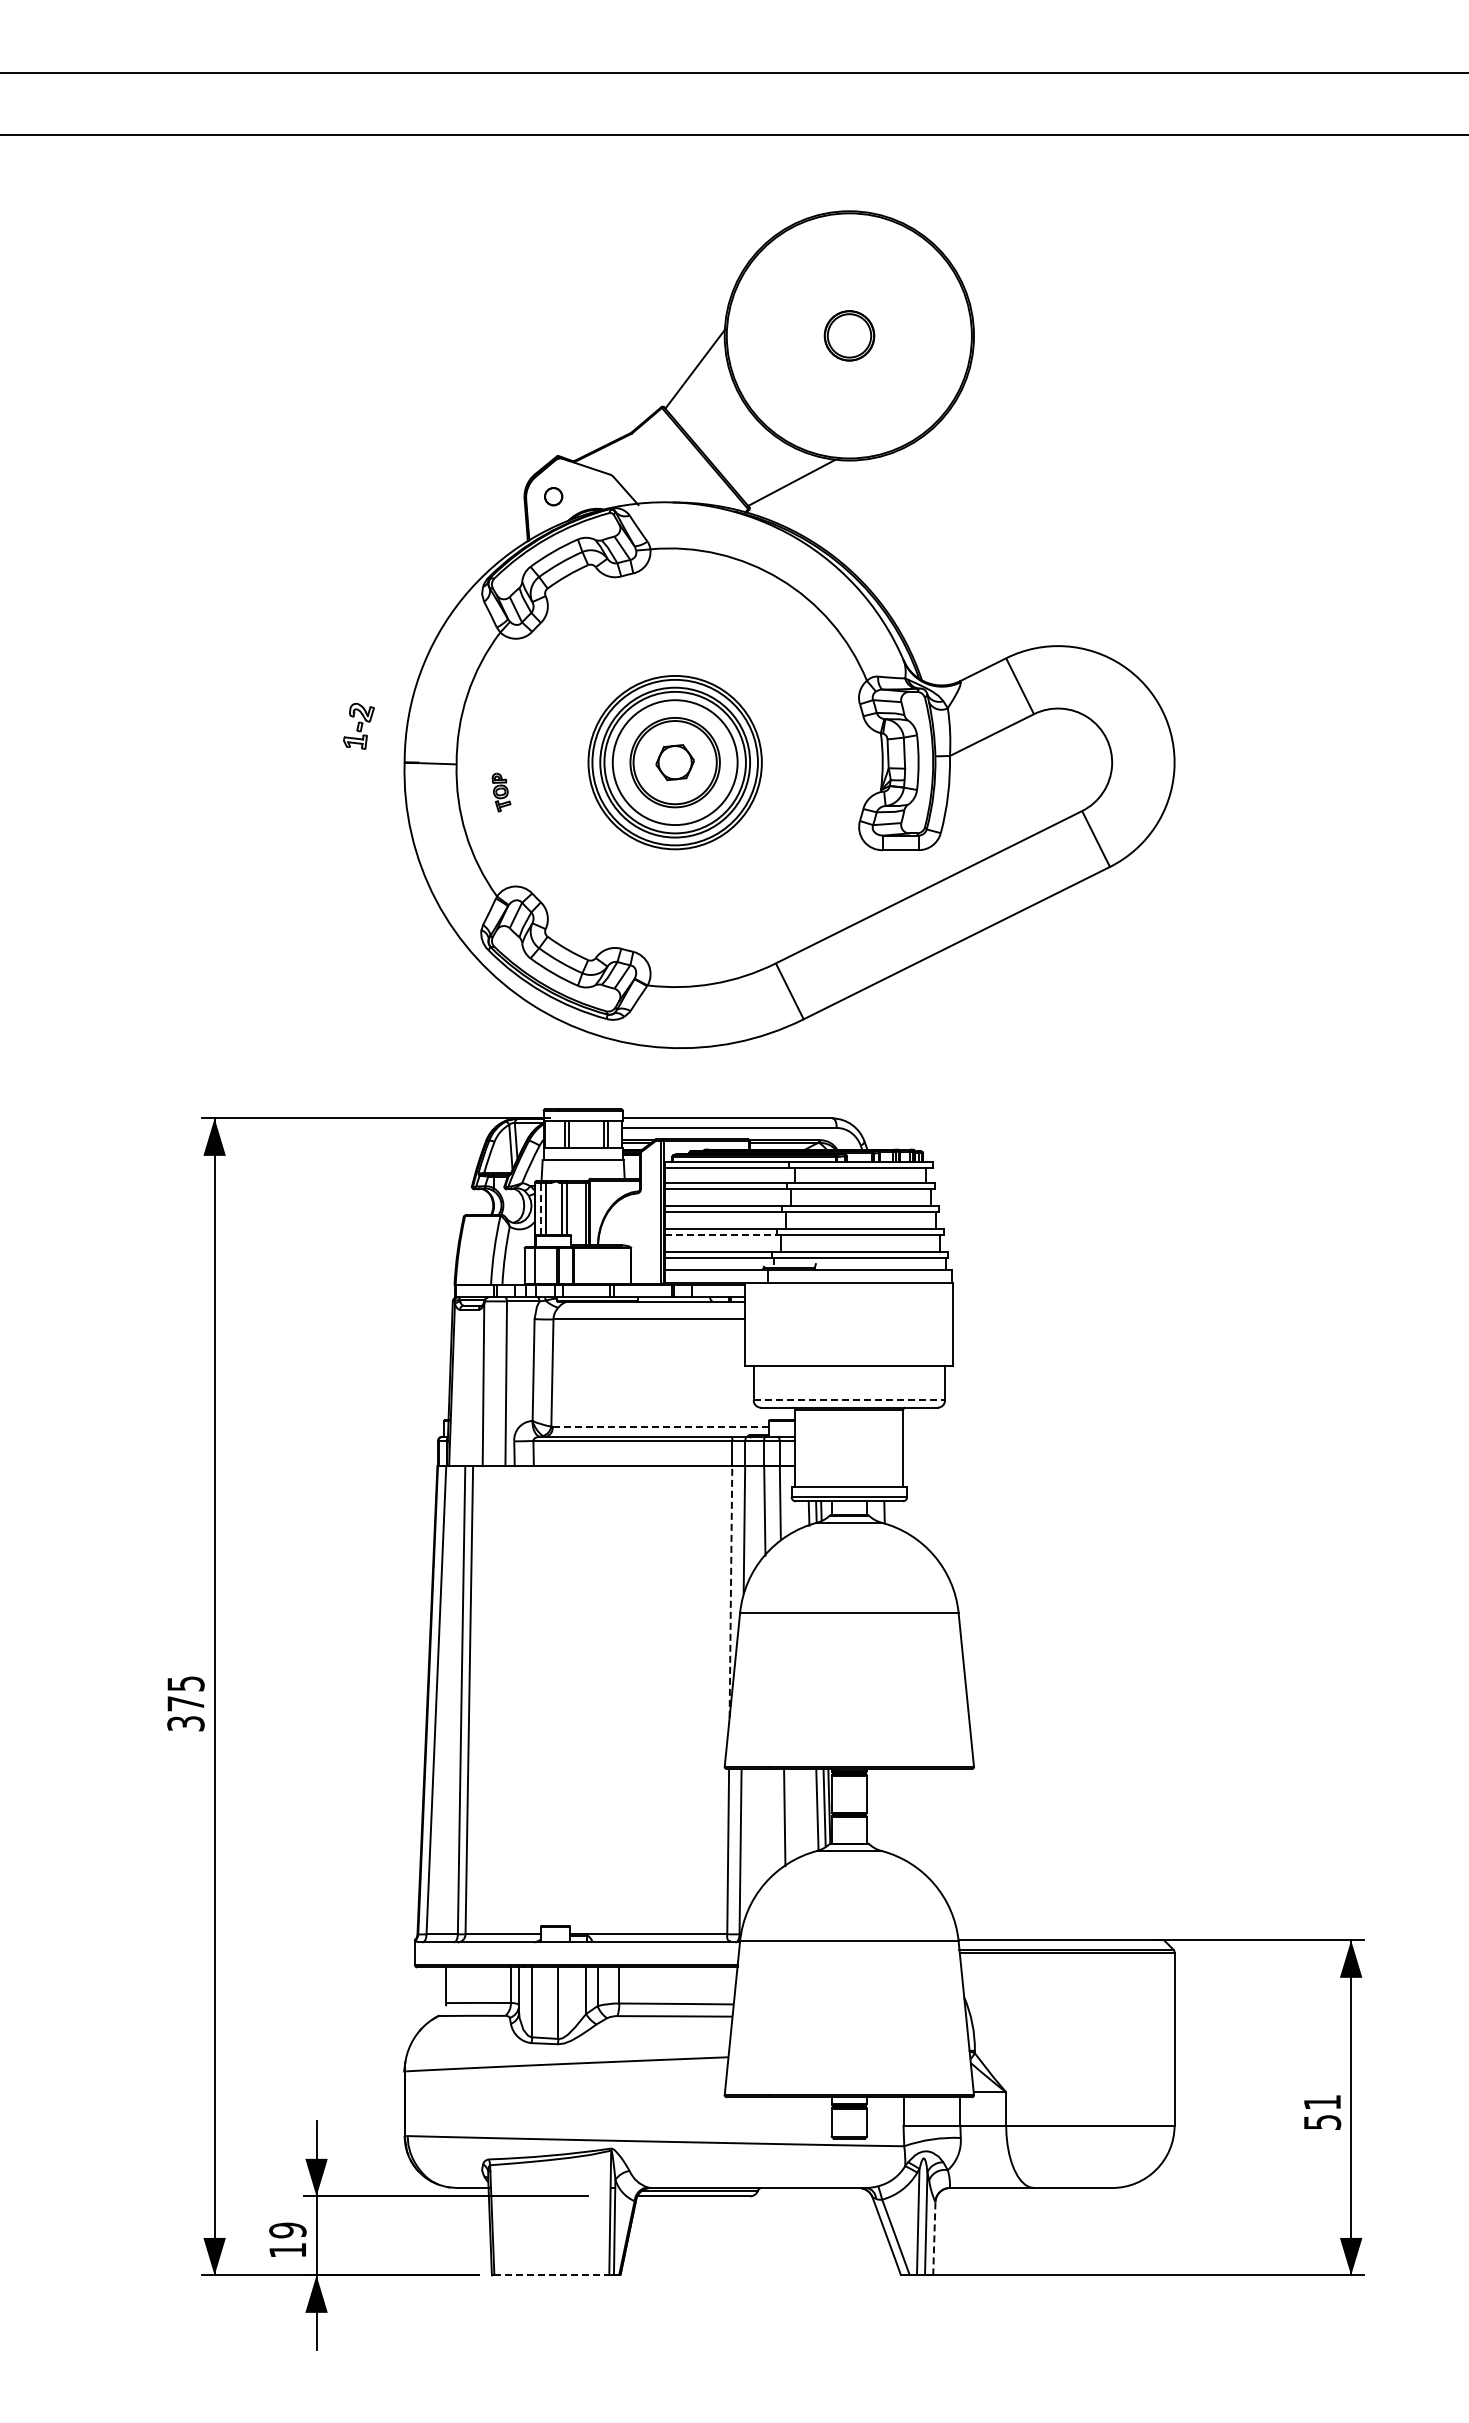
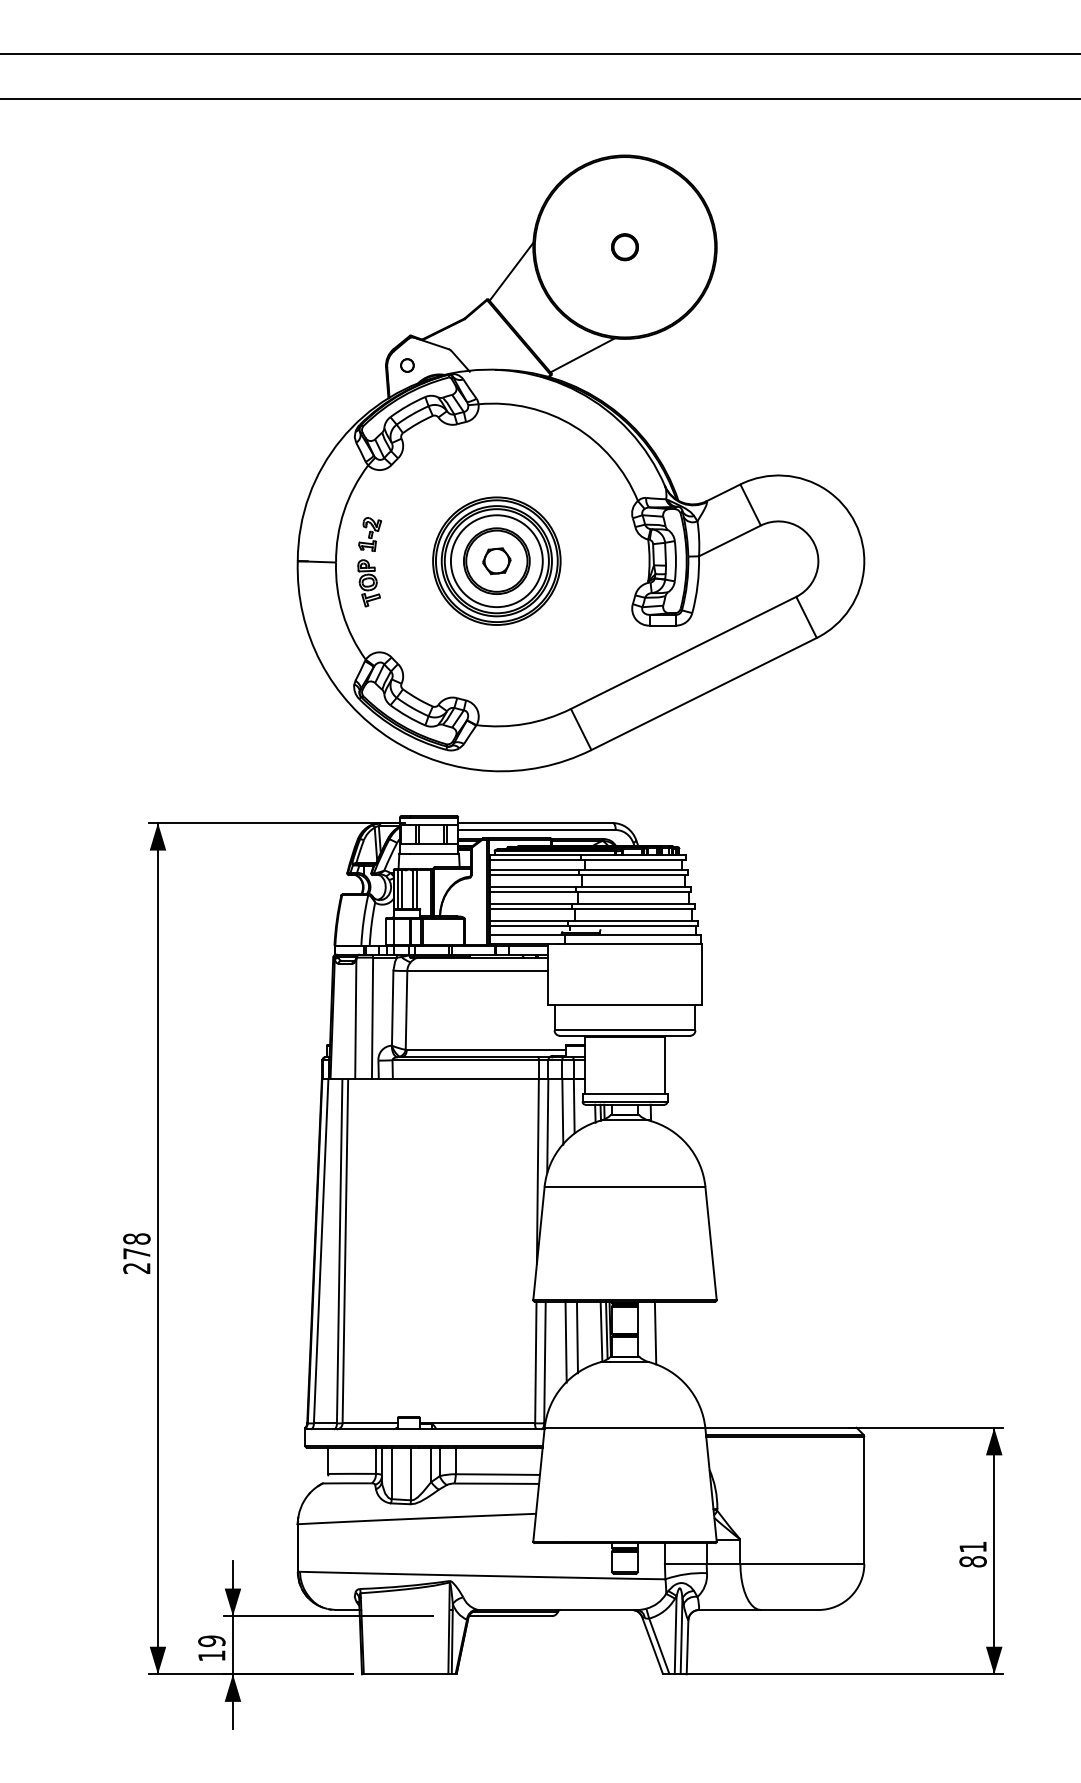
part: (848, 335) -> (624, 246), size x0.71
part: (358, 725) -> (369, 533), moved
part: (501, 792) -> (369, 583), size x1.67
line: (540, 1208) -> (397, 889), dashed -> solid
line: (721, 1234) -> (530, 908), dashed -> solid
line: (849, 1400) -> (625, 1030), dashed -> solid
line: (661, 1426) -> (486, 1049), dashed -> solid
line: (730, 1591) -> (537, 1171), dashed -> solid
text: (185, 1703) -> (136, 1253), 375 -> 278
line: (890, 1811) -> (655, 1332), added
line: (769, 1823) -> (566, 1341), added
text: (1322, 2122) -> (973, 1561), 51 -> 81
line: (934, 2238) -> (687, 1647), dashed -> solid
line: (552, 2275) -> (406, 1674), dashed -> solid

